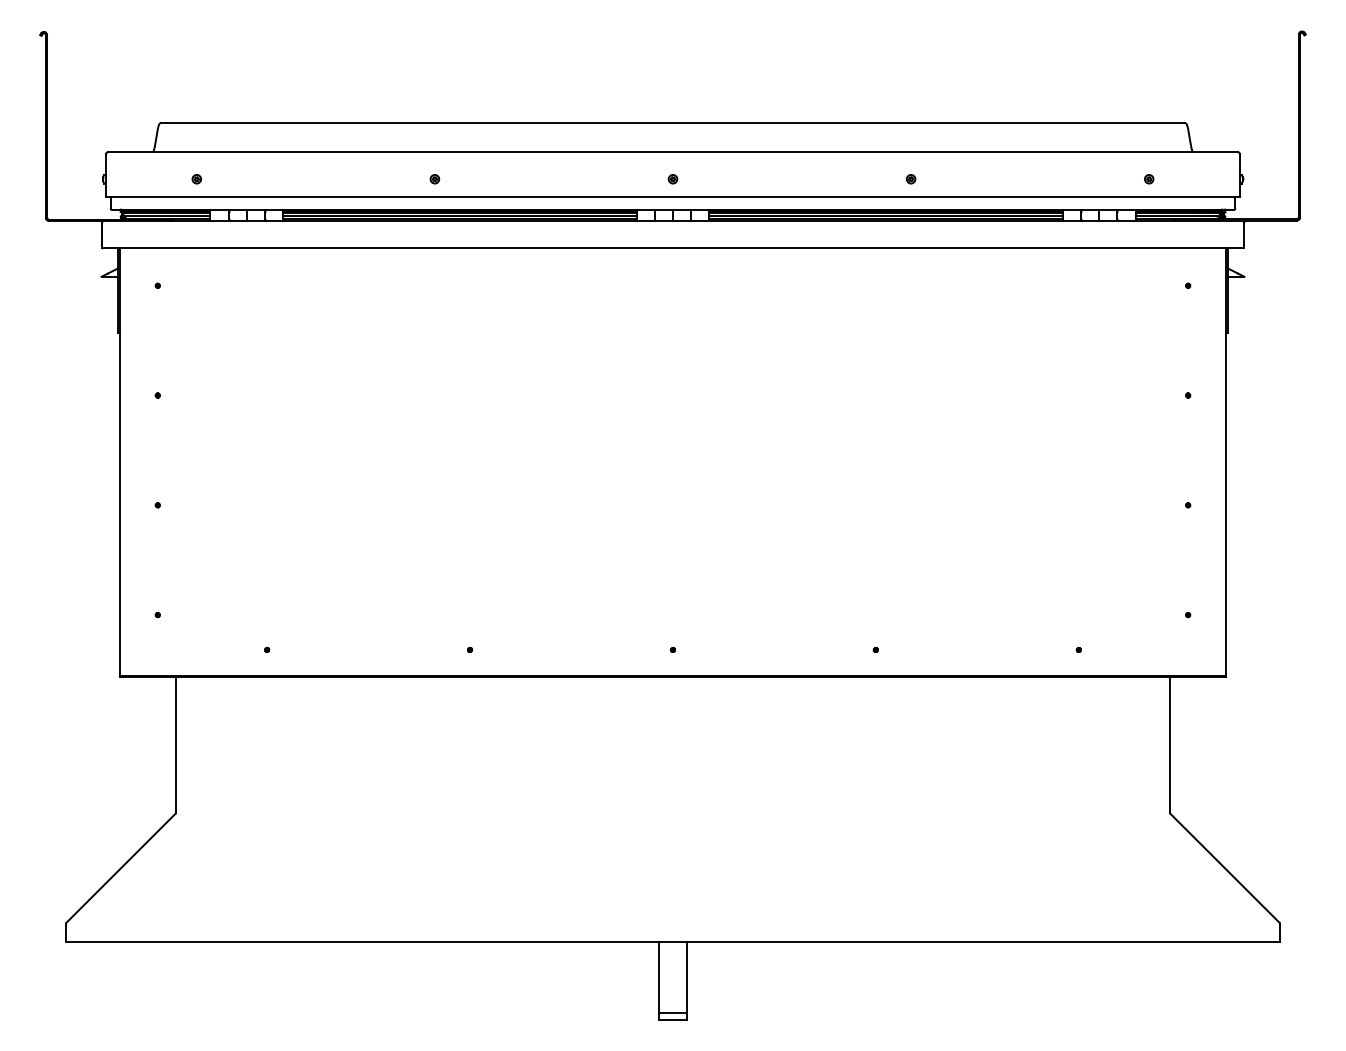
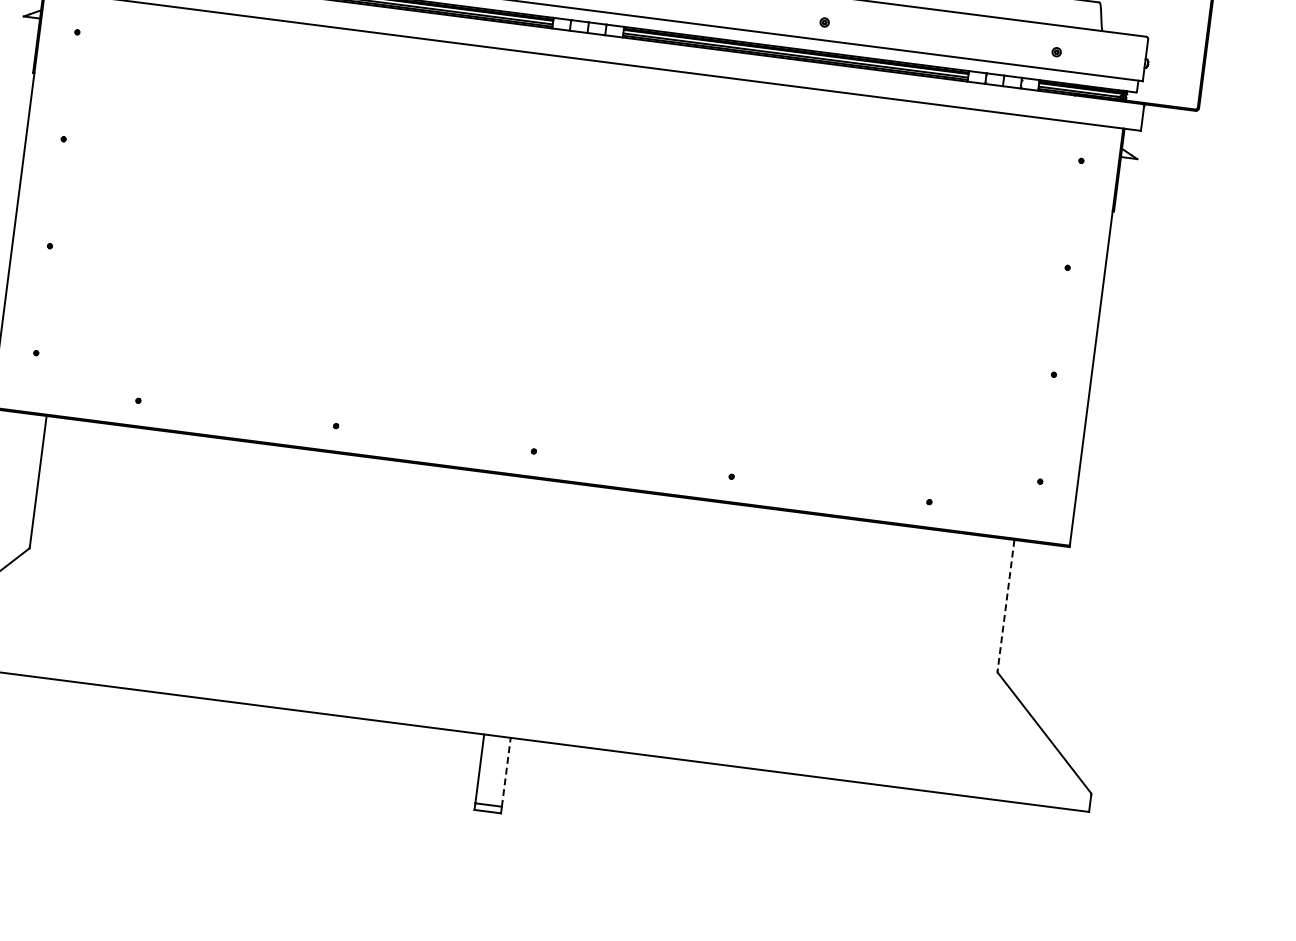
line: (1169, 744) -> (1005, 605), solid -> dashed
line: (686, 976) -> (506, 771), solid -> dashed

